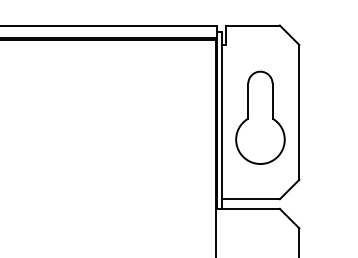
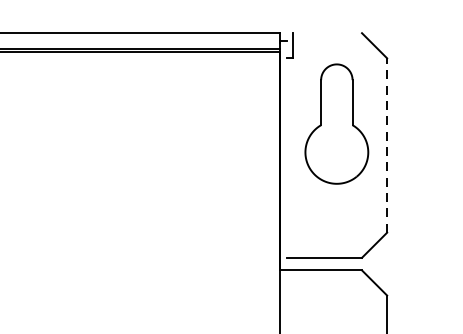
line: (252, 25) -> (326, 33), removed
line: (299, 111) -> (387, 144), solid -> dashed
part: (260, 117) -> (336, 123), moved
line: (221, 119) -> (286, 154), removed

